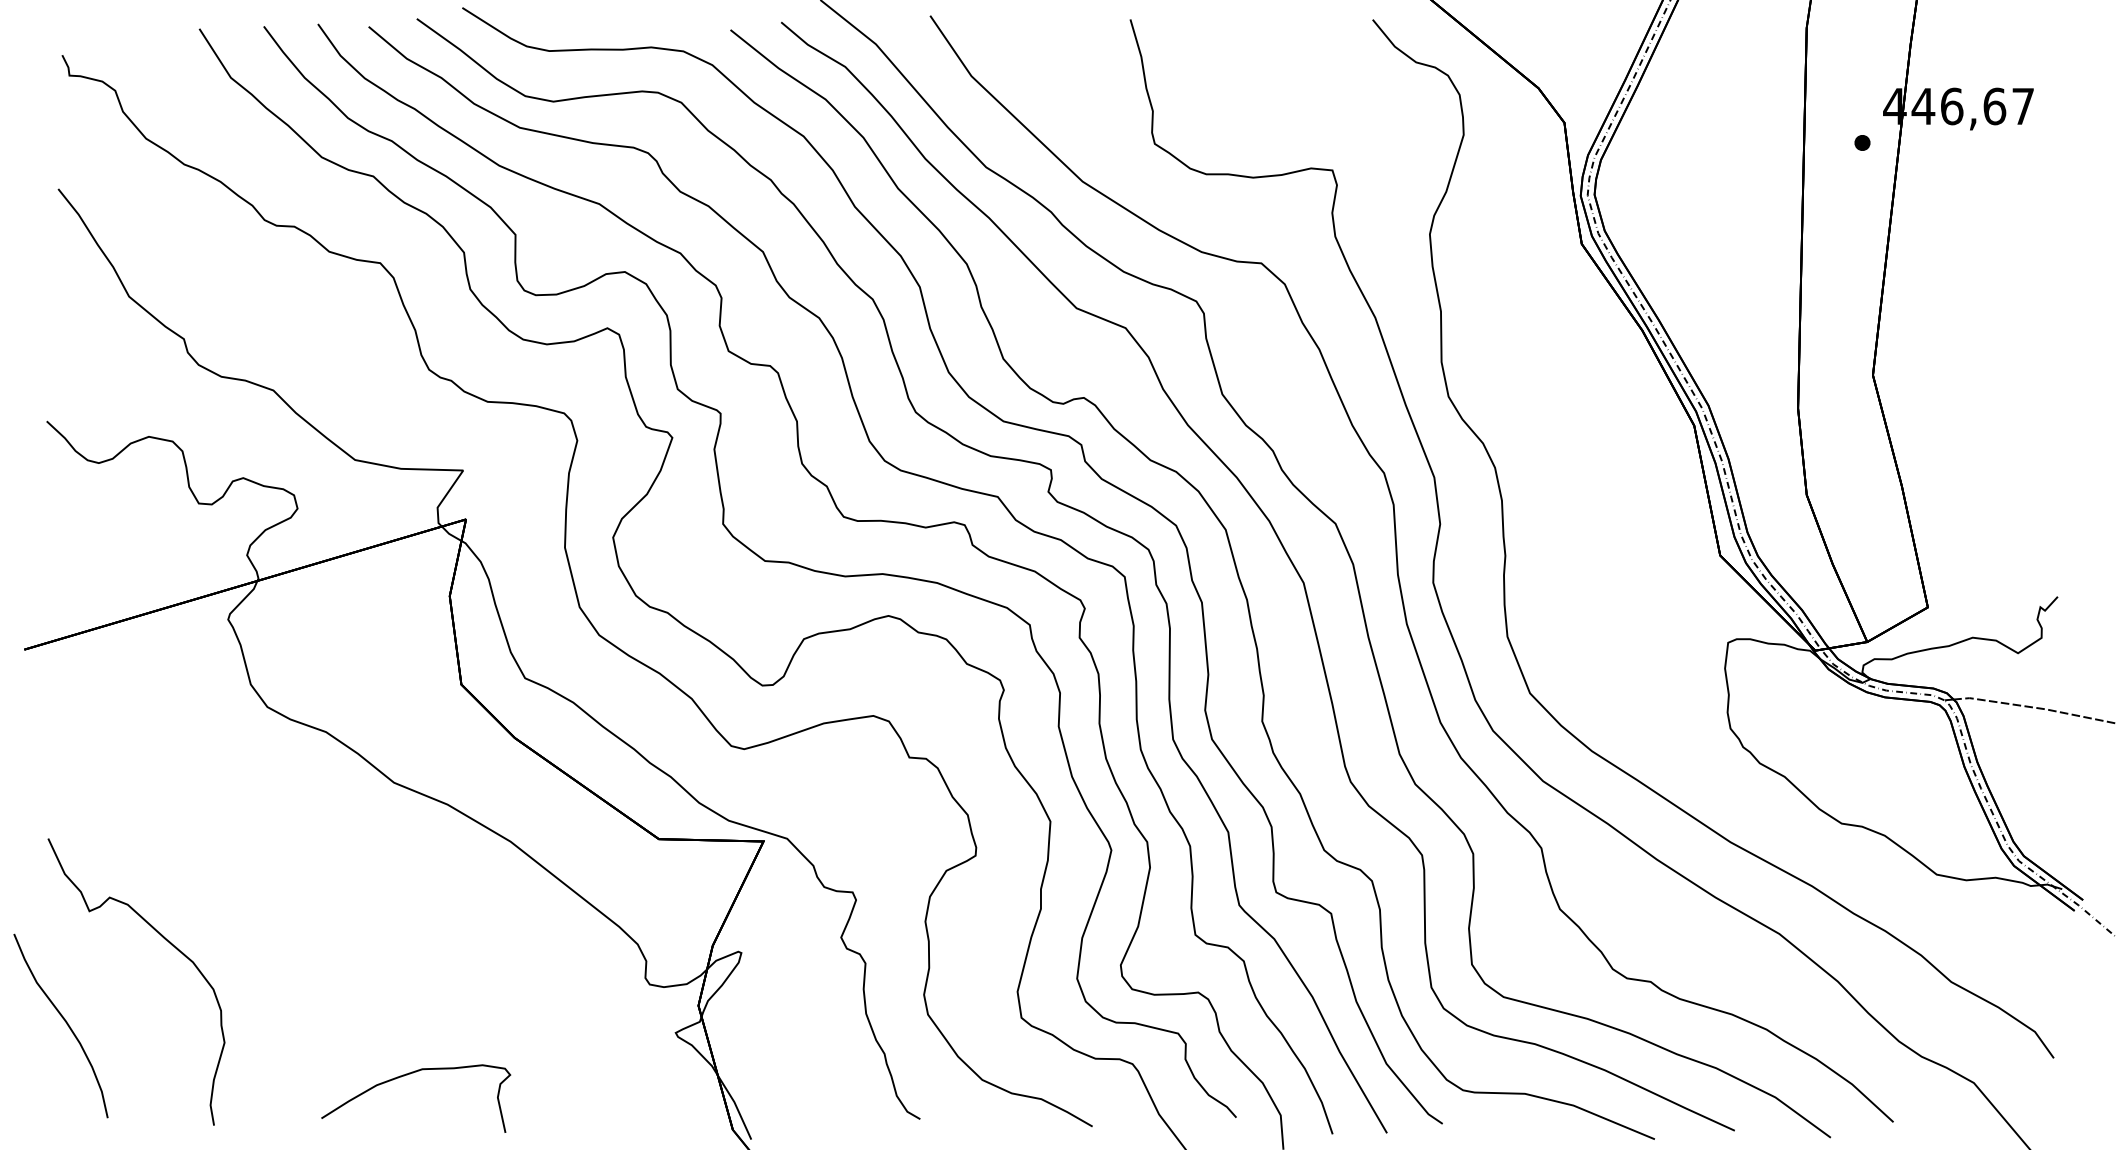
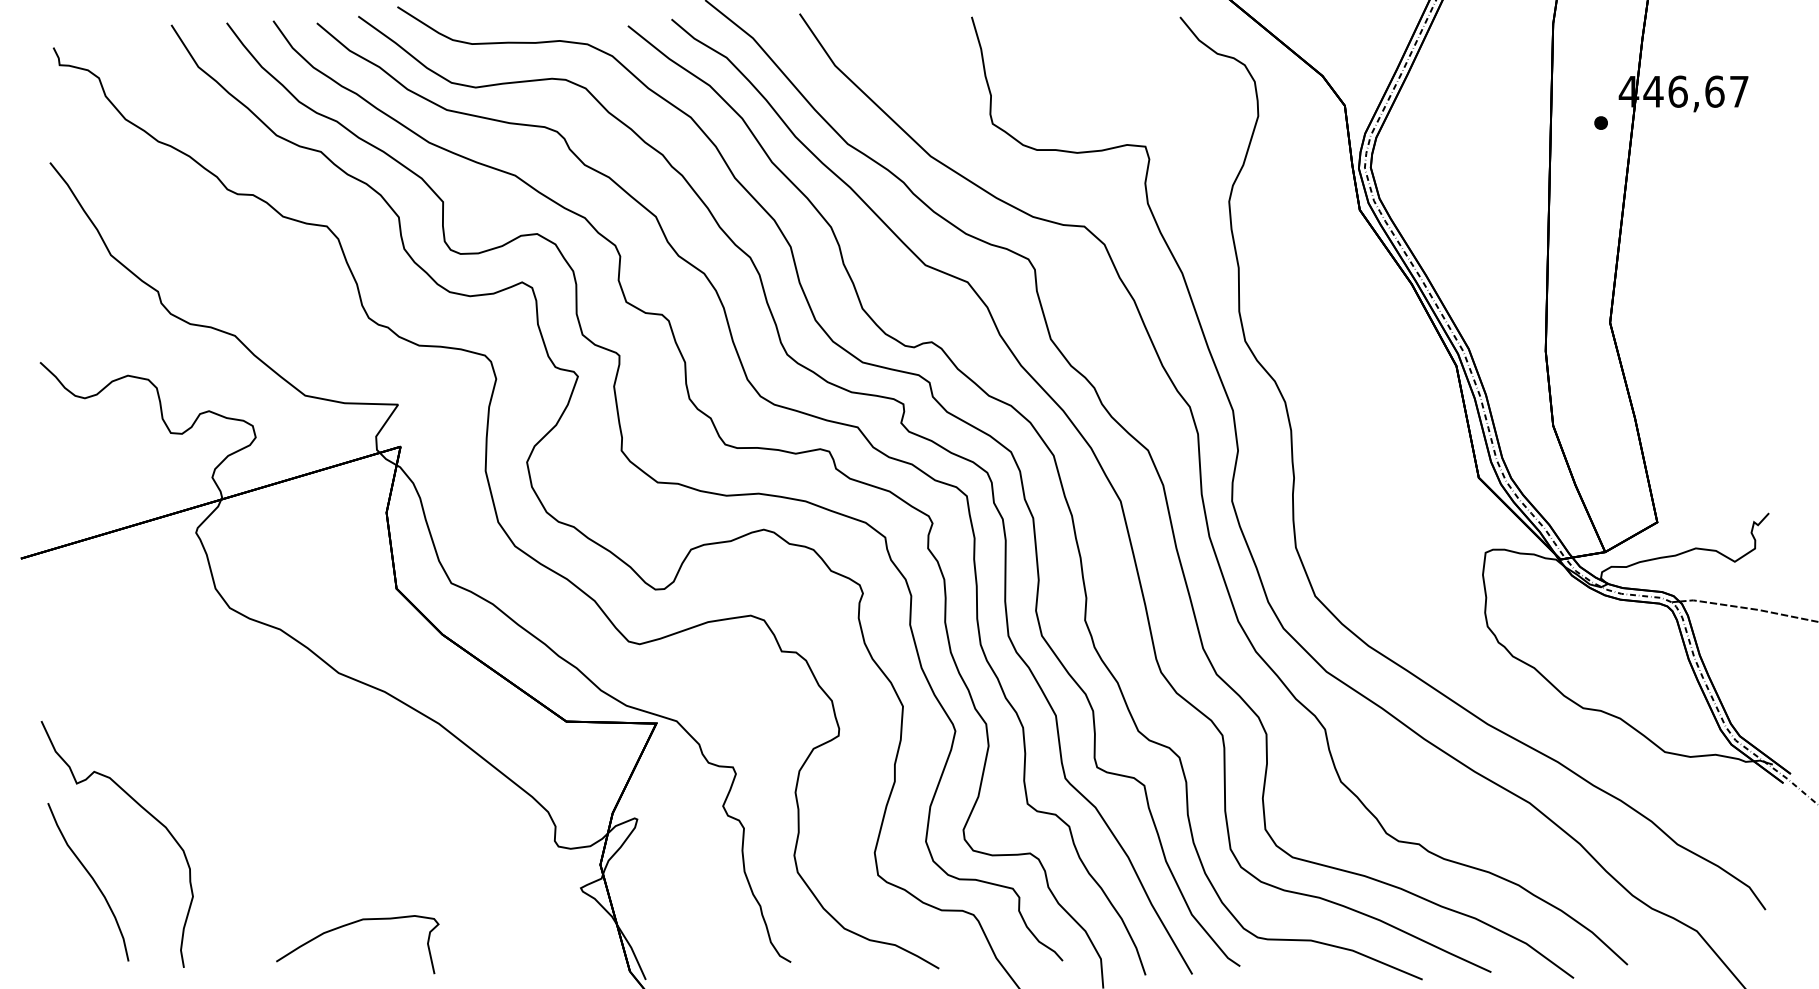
curve: (65, 1023) -> (92, 880), moved

